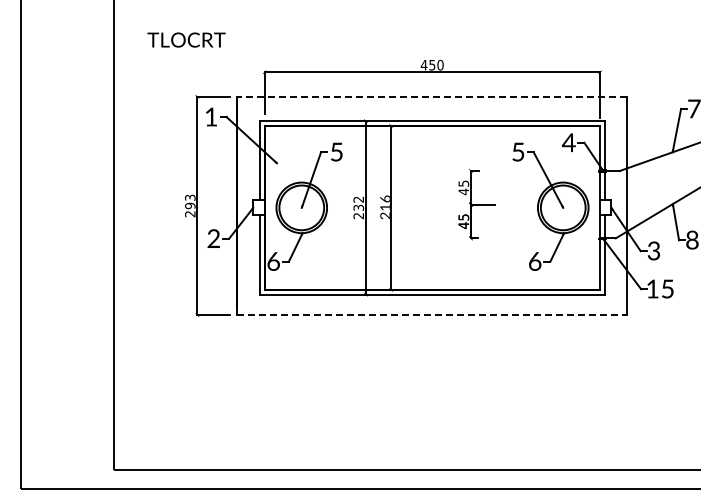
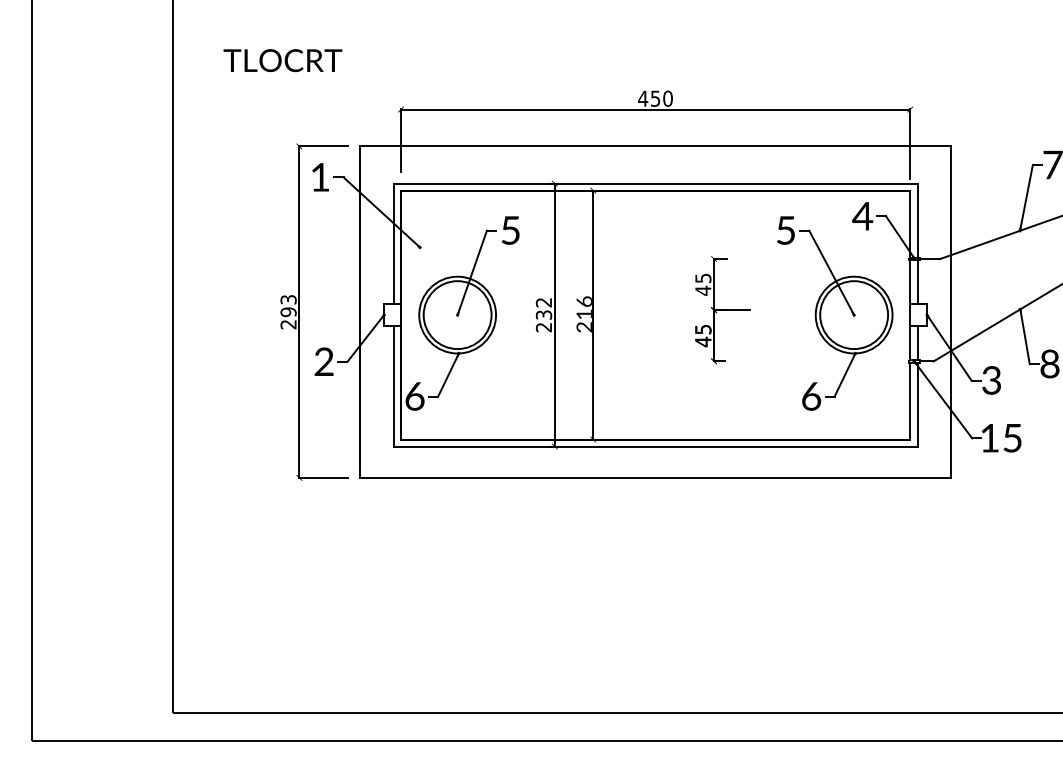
line: (431, 96) -> (654, 146), dashed -> solid
line: (432, 315) -> (655, 478), dashed -> solid

